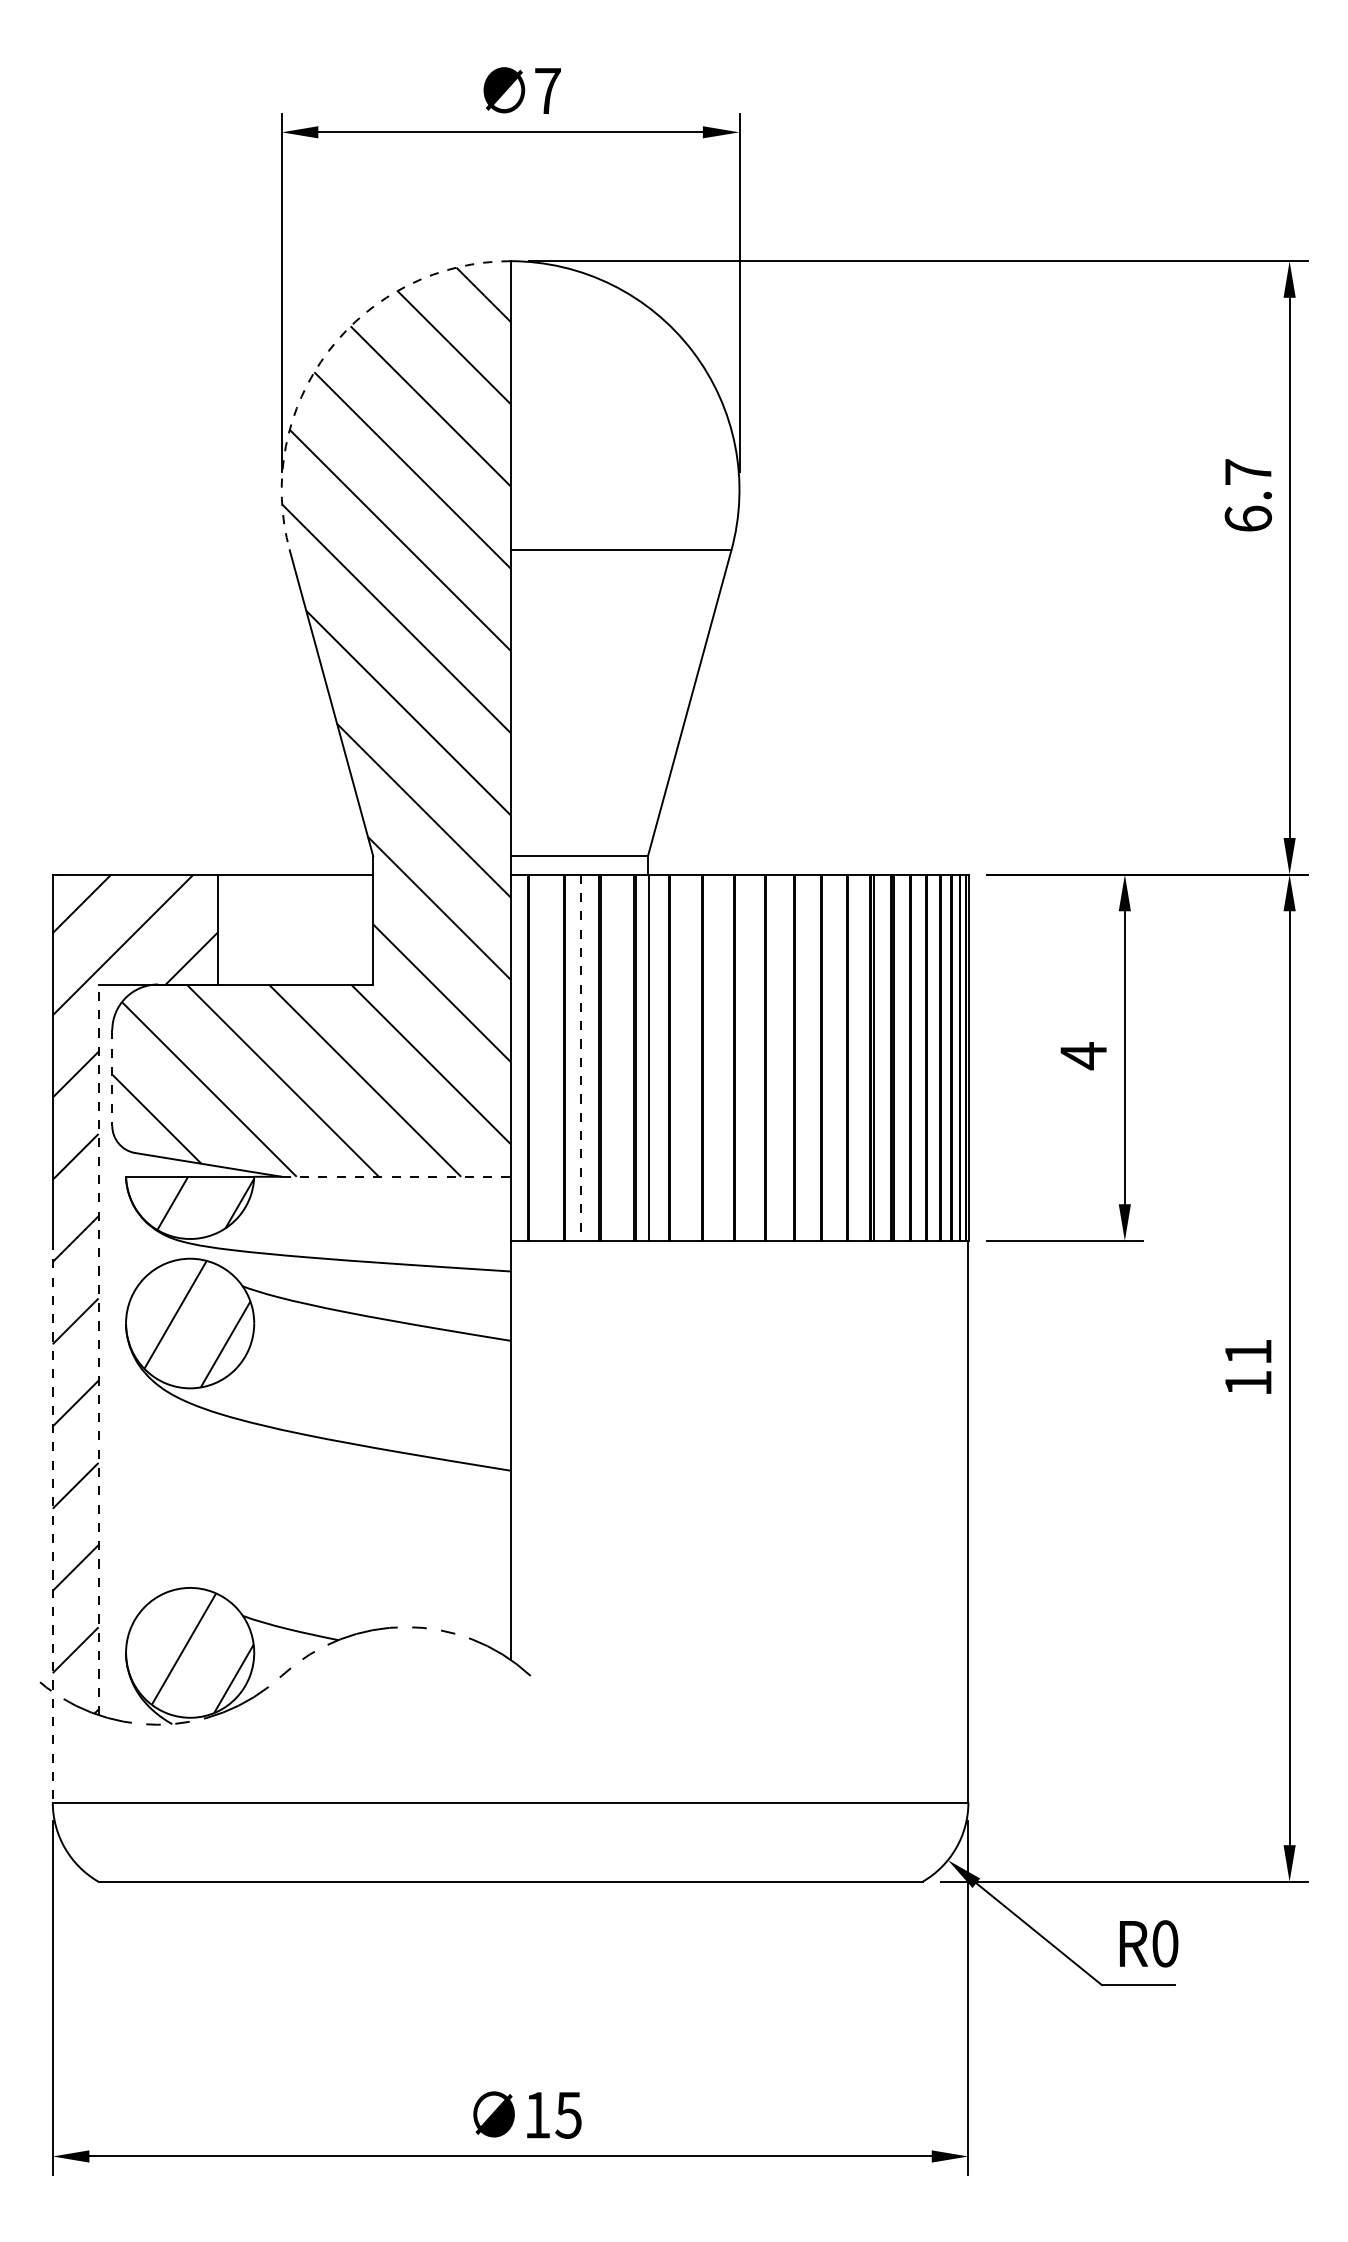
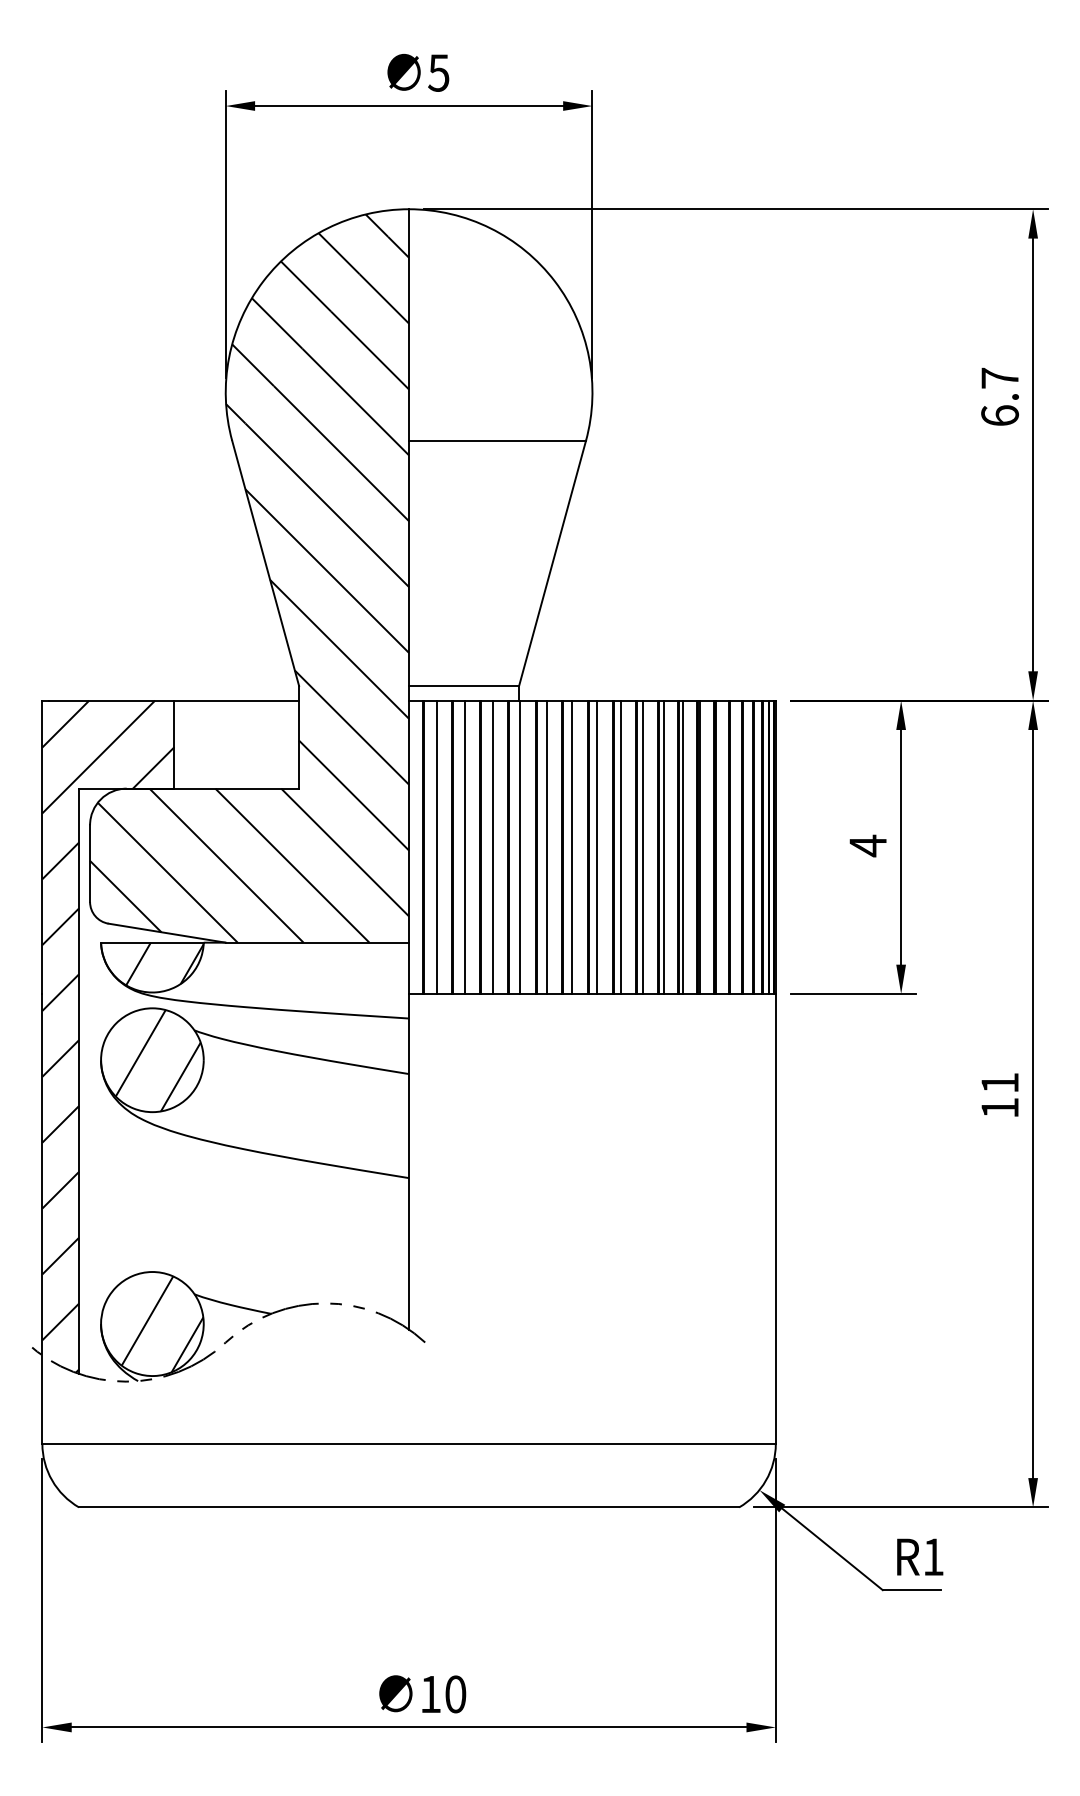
text: (547, 90) -> (438, 72), 7 -> 5
arc: (328, 351) -> (263, 281), dashed -> solid
line: (546, 1057) -> (437, 847), added
line: (580, 1057) -> (465, 847), dashed -> solid
line: (615, 1057) -> (493, 847), added
line: (682, 1057) -> (546, 847), added
line: (714, 1057) -> (572, 847), added
line: (745, 1057) -> (597, 847), added
line: (774, 1057) -> (620, 847), added
line: (801, 1057) -> (642, 847), added
line: (828, 1057) -> (663, 847), added
line: (851, 1057) -> (682, 847), added
line: (112, 1079) -> (90, 864), dashed -> solid
line: (396, 1176) -> (317, 942), dashed -> solid
line: (99, 1350) -> (79, 1081), dashed -> solid
line: (52, 1521) -> (42, 1218), dashed -> solid
text: (1165, 1944) -> (933, 1557), R0 -> R1
text: (568, 2115) -> (455, 1694), 15 -> 10

